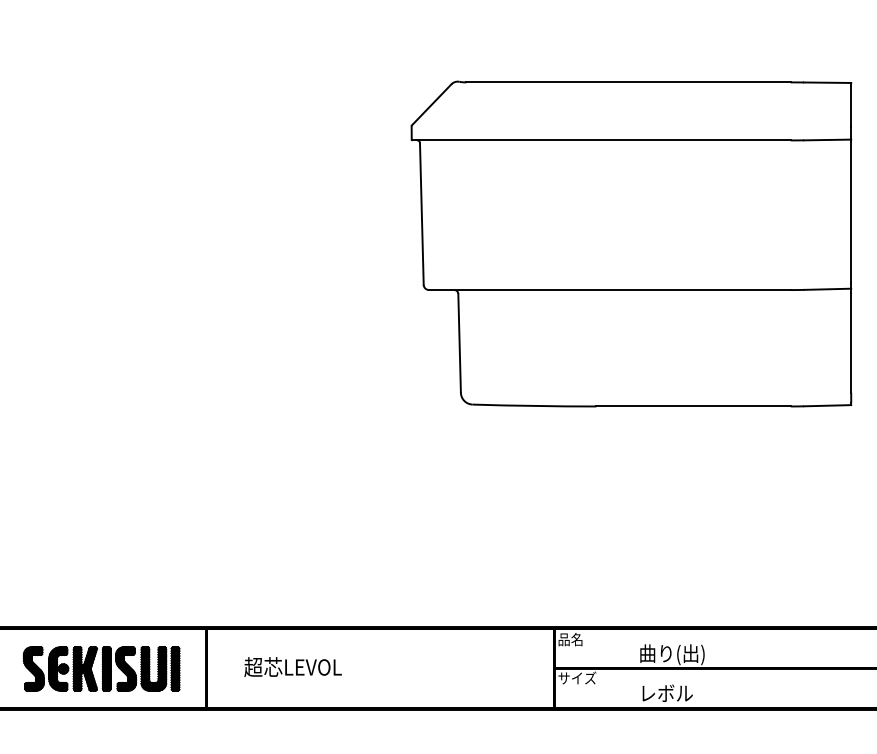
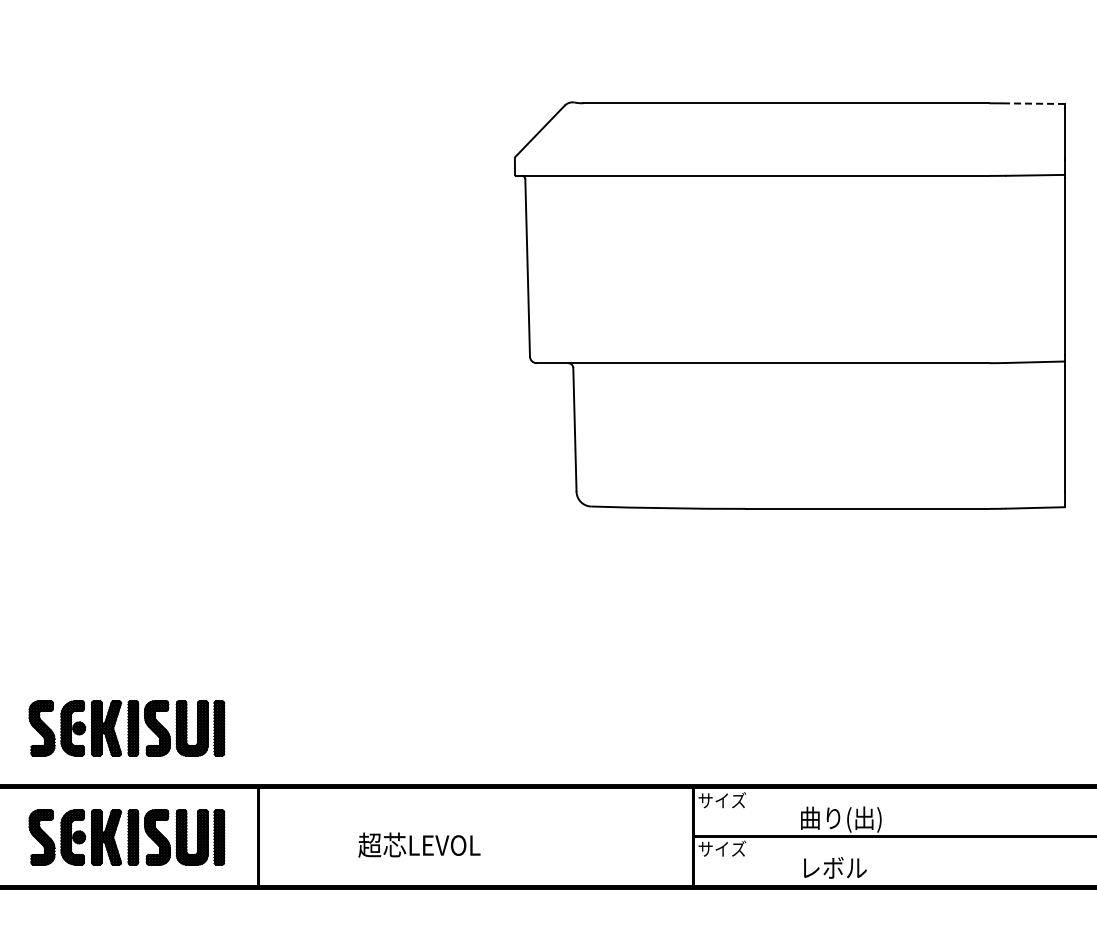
line: (827, 82) -> (1035, 103), solid -> dashed
part: (101, 581) -> (126, 728), added
text: (577, 639) -> (722, 800), 品名 -> サイズ
text: (293, 666) -> (419, 844), moved

